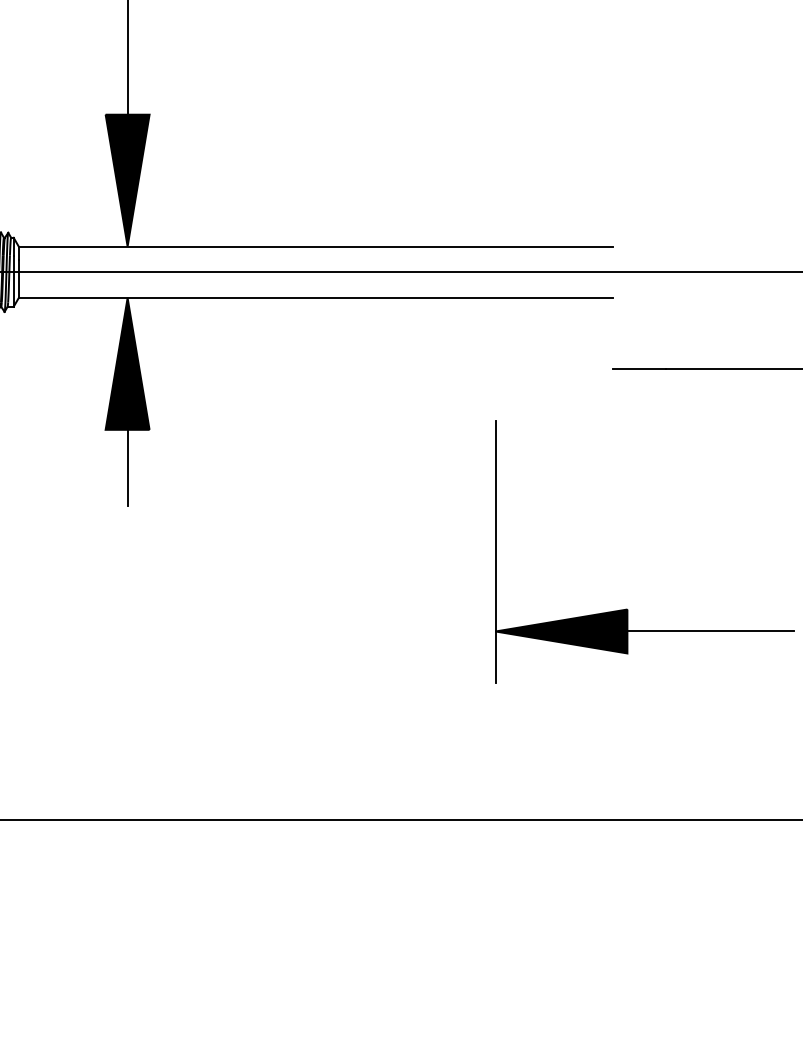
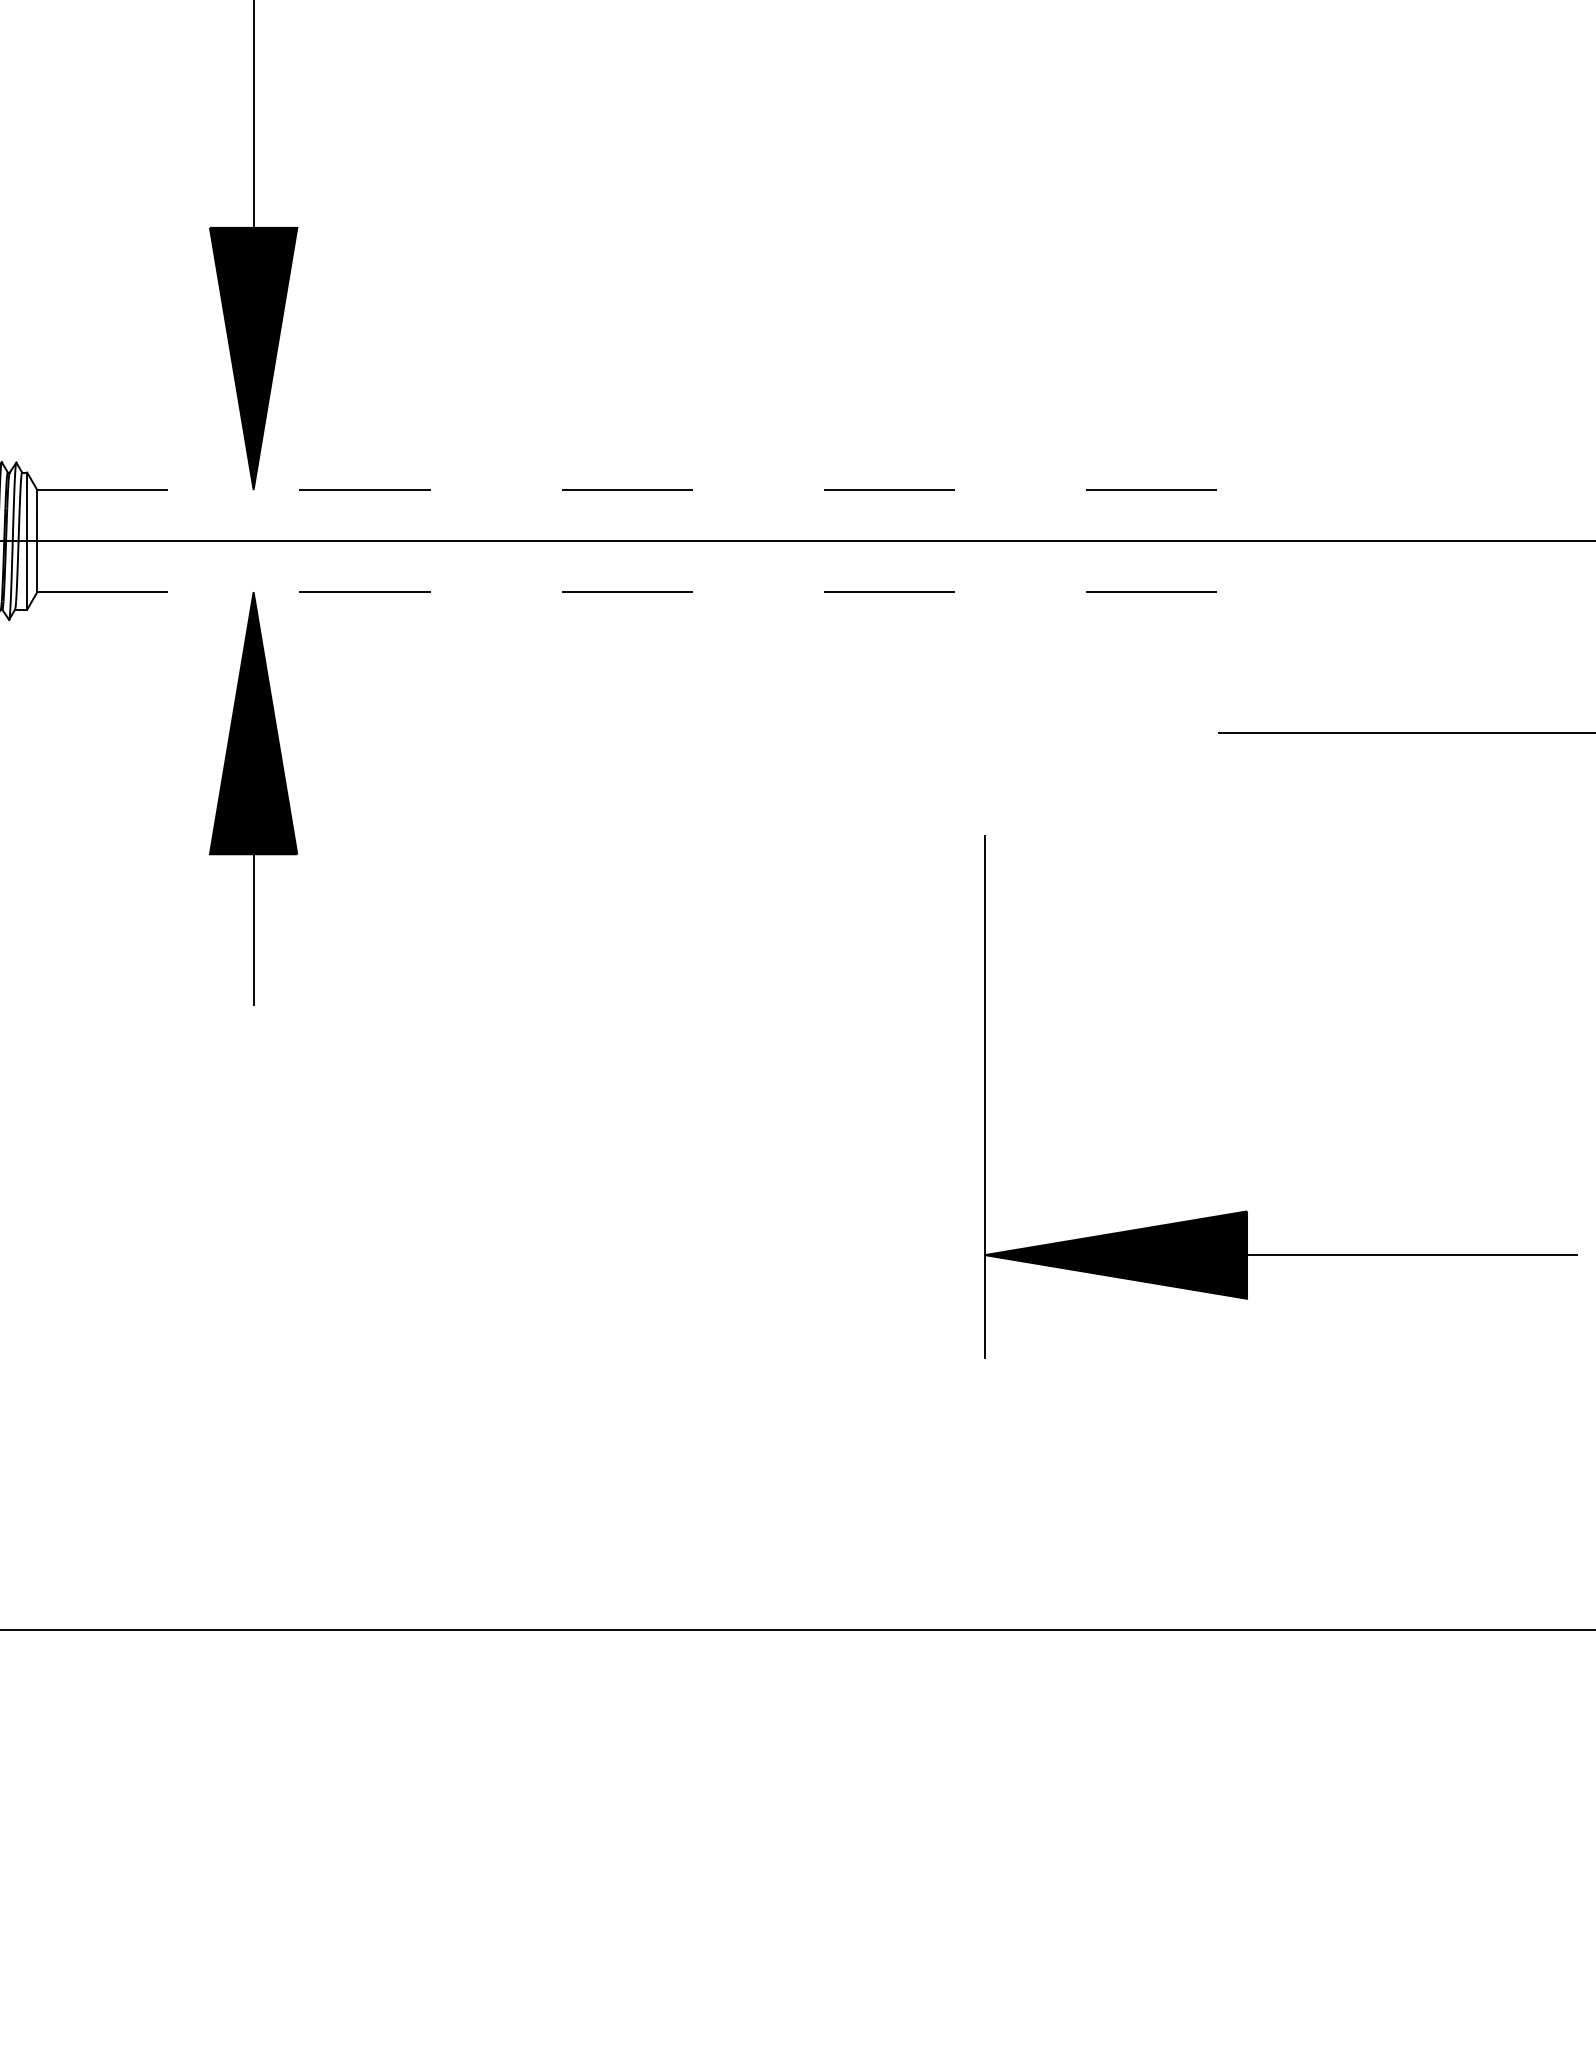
line: (316, 246) -> (629, 489), solid -> dashed
line: (316, 297) -> (629, 591), solid -> dashed

